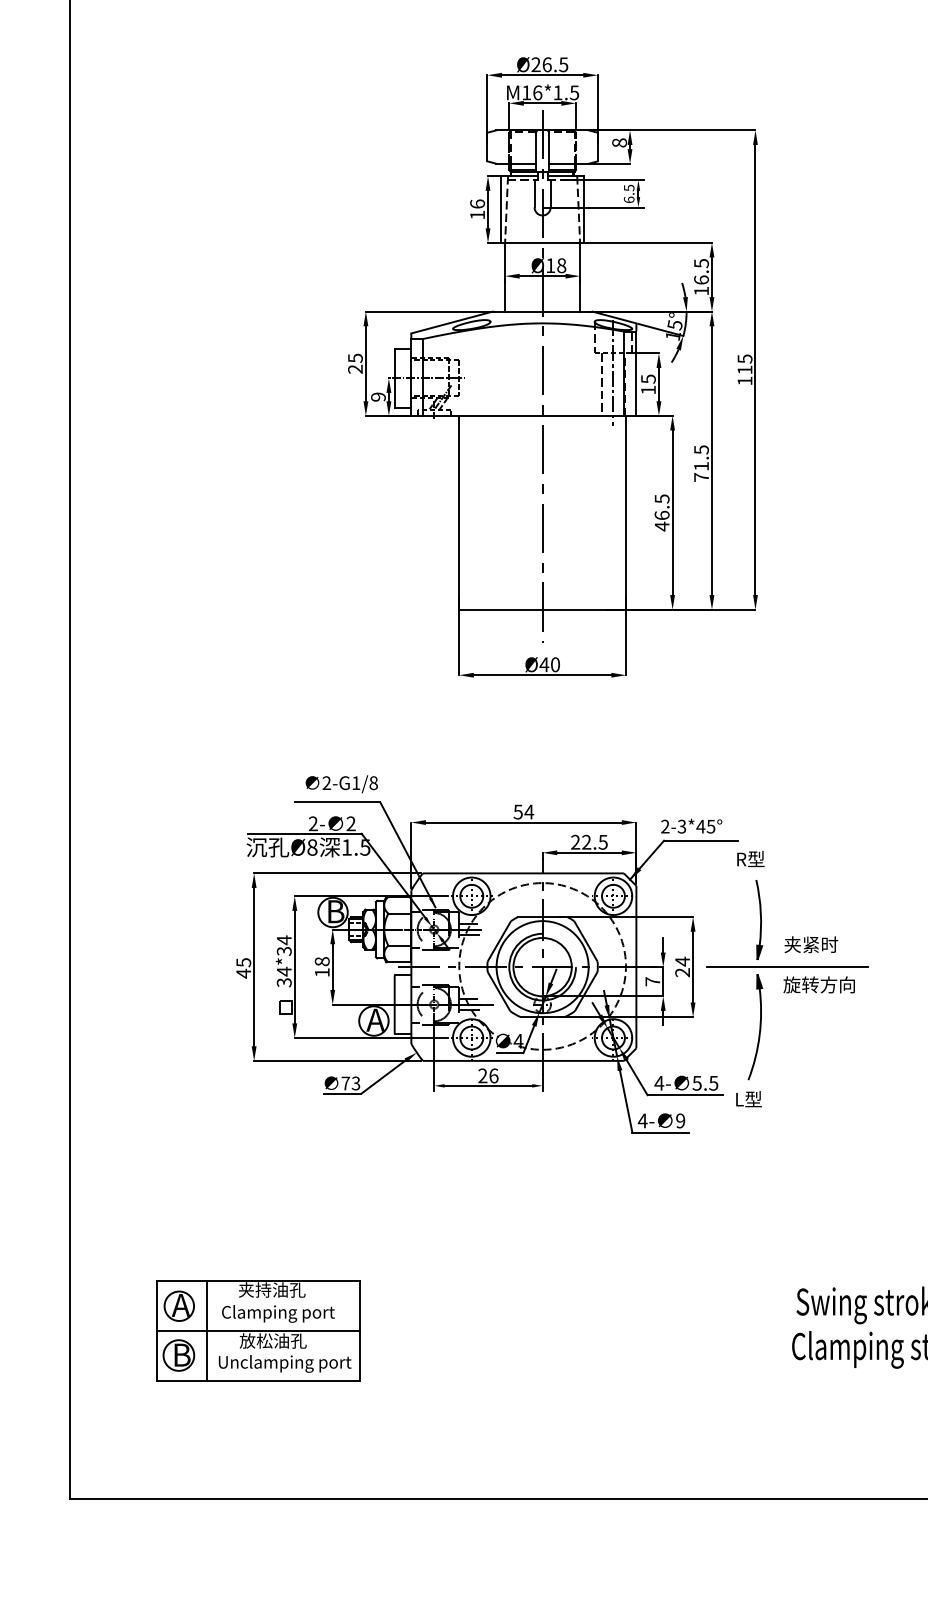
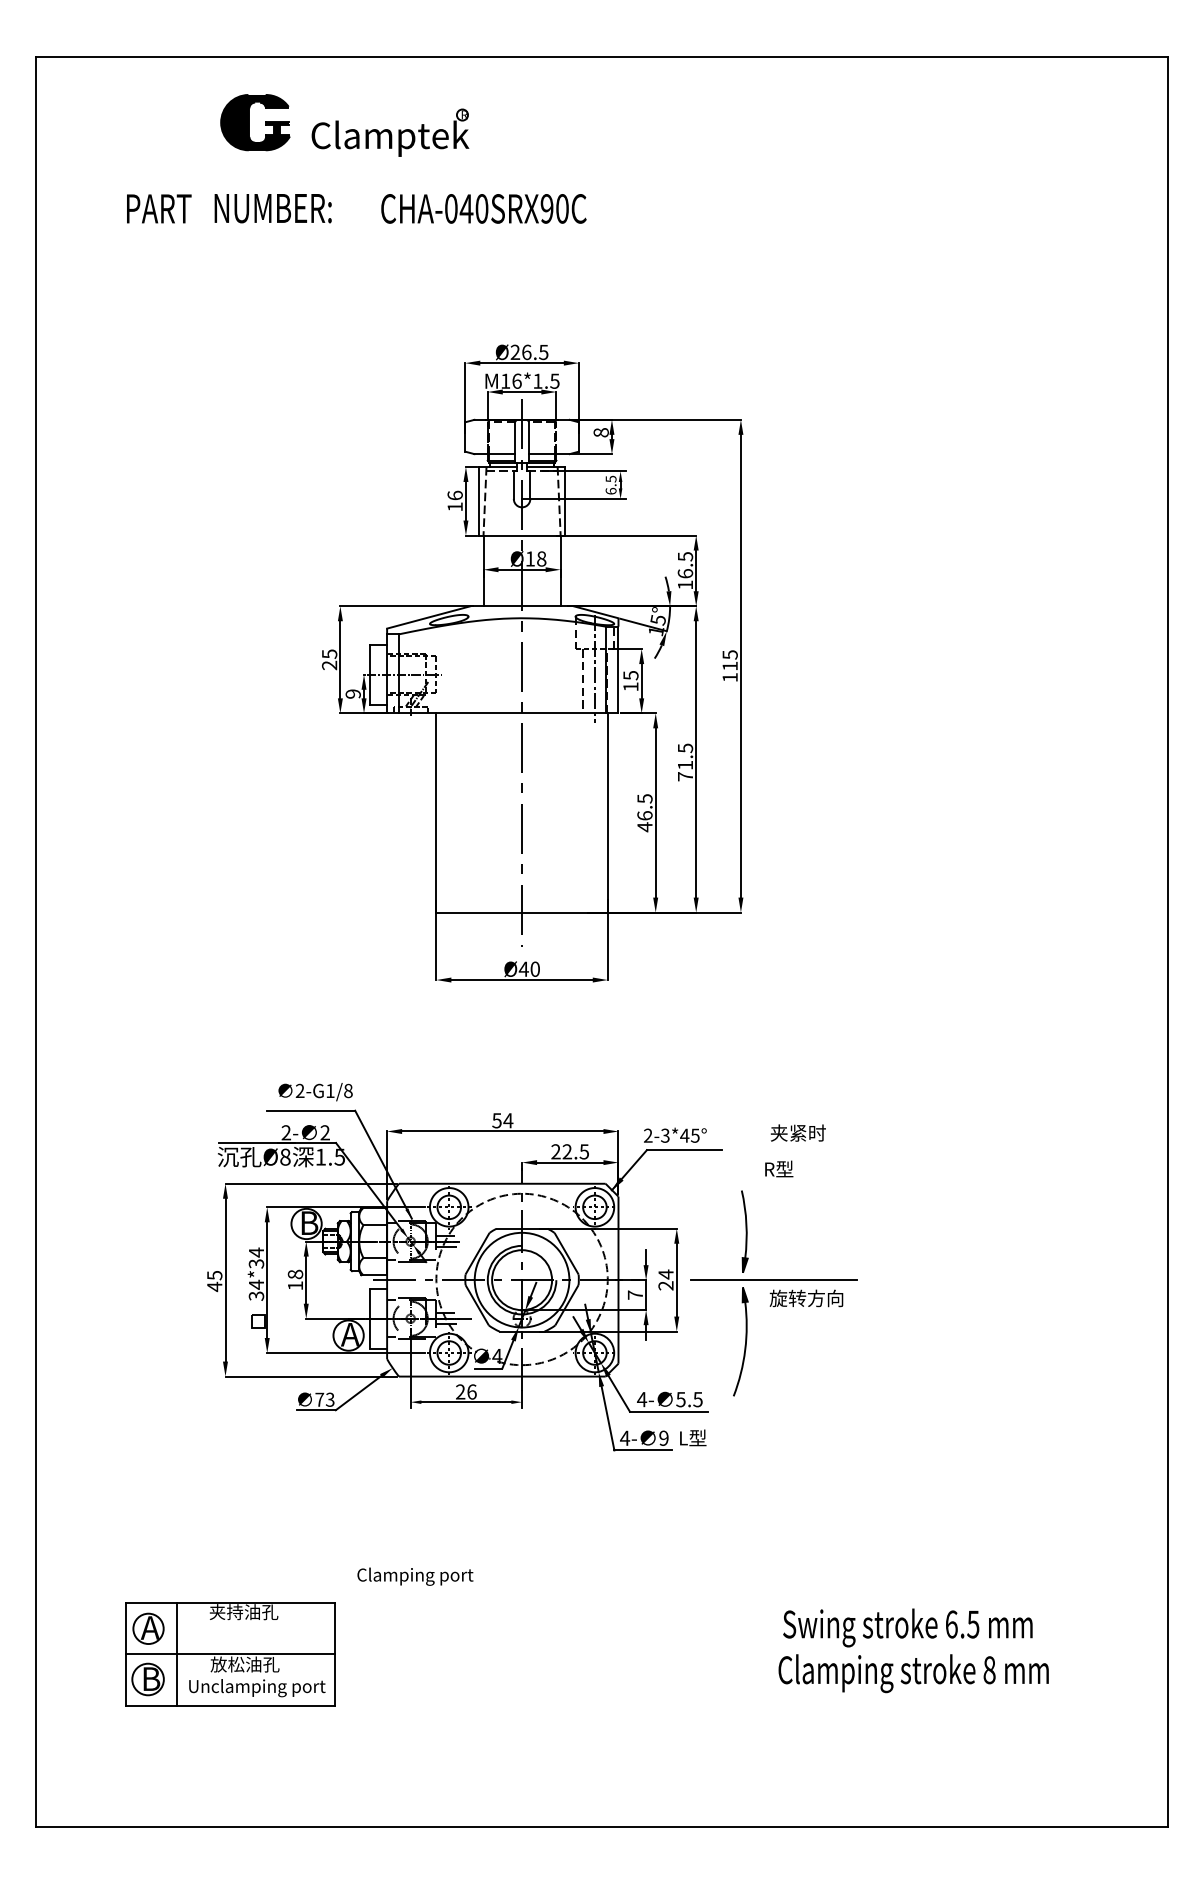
text: (751, 858) -> (779, 1168), moved
text: (810, 944) -> (797, 1132), moved
text: (749, 1098) -> (693, 1437), moved
text: (278, 1313) -> (415, 1576), moved

